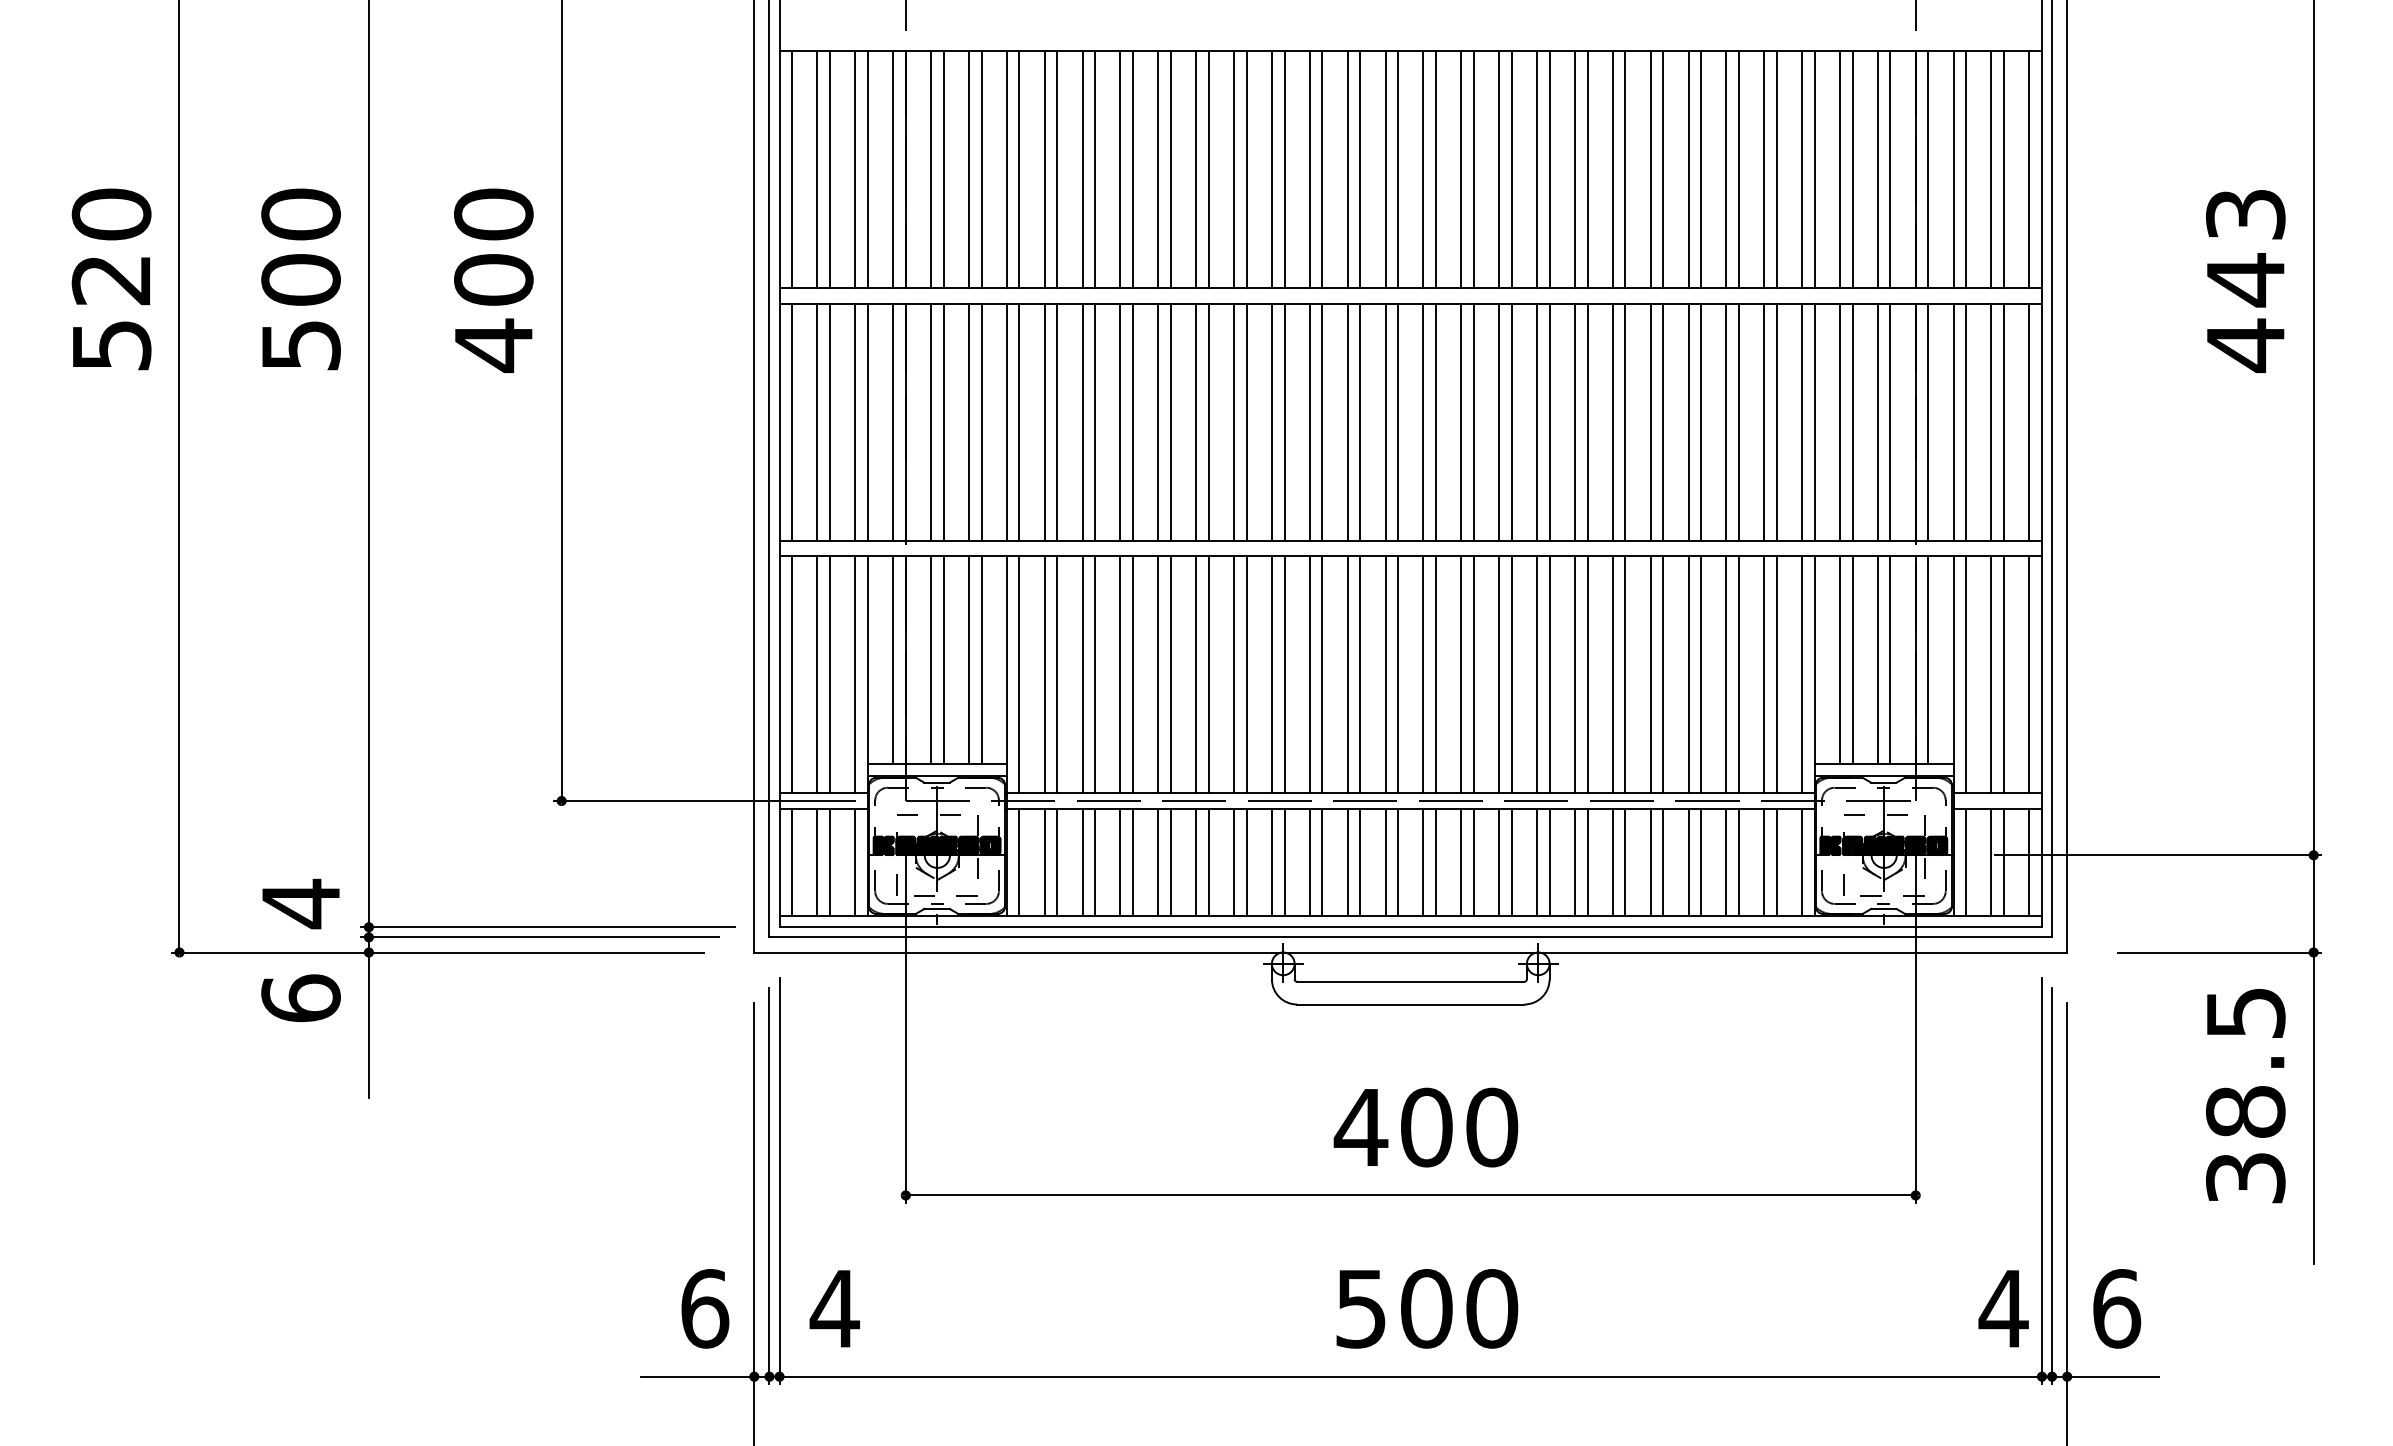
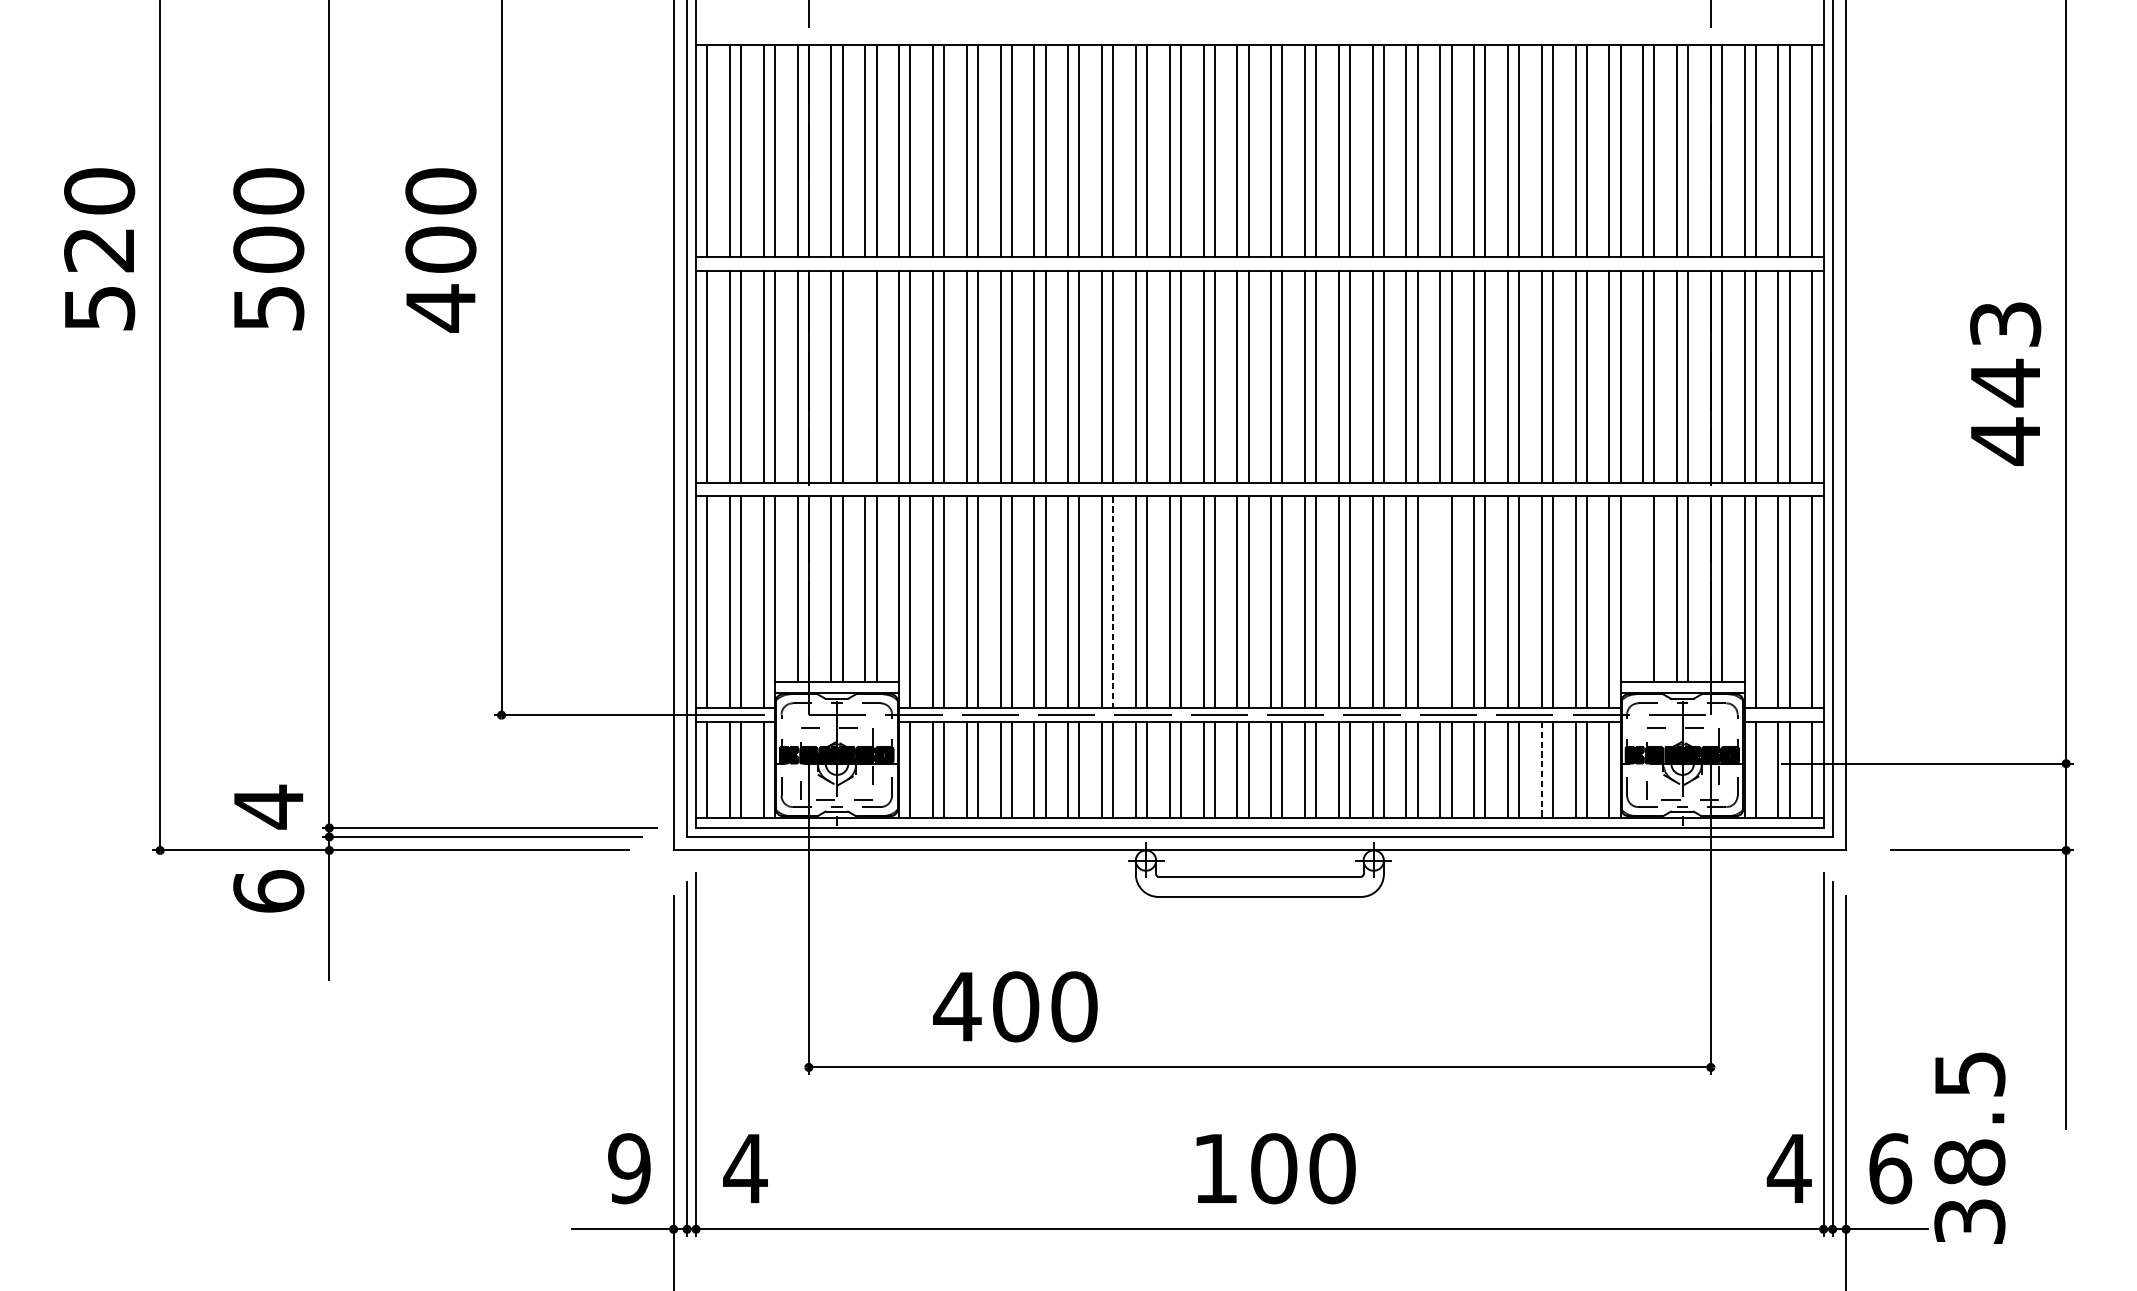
text: (2245, 281) -> (2005, 384), moved
line: (968, 421) -> (864, 376), removed
line: (1839, 660) -> (1642, 589), removed
line: (1246, 674) -> (1113, 602), solid -> dashed
line: (1612, 674) -> (1440, 602), removed
line: (1726, 862) -> (1541, 770), solid -> dashed
text: (2245, 1096) -> (1969, 1148), moved
text: (1425, 1127) -> (1014, 1006), moved
text: (705, 1308) -> (629, 1168), 6 -> 9
text: (1360, 1309) -> (1214, 1169), 500 -> 100

